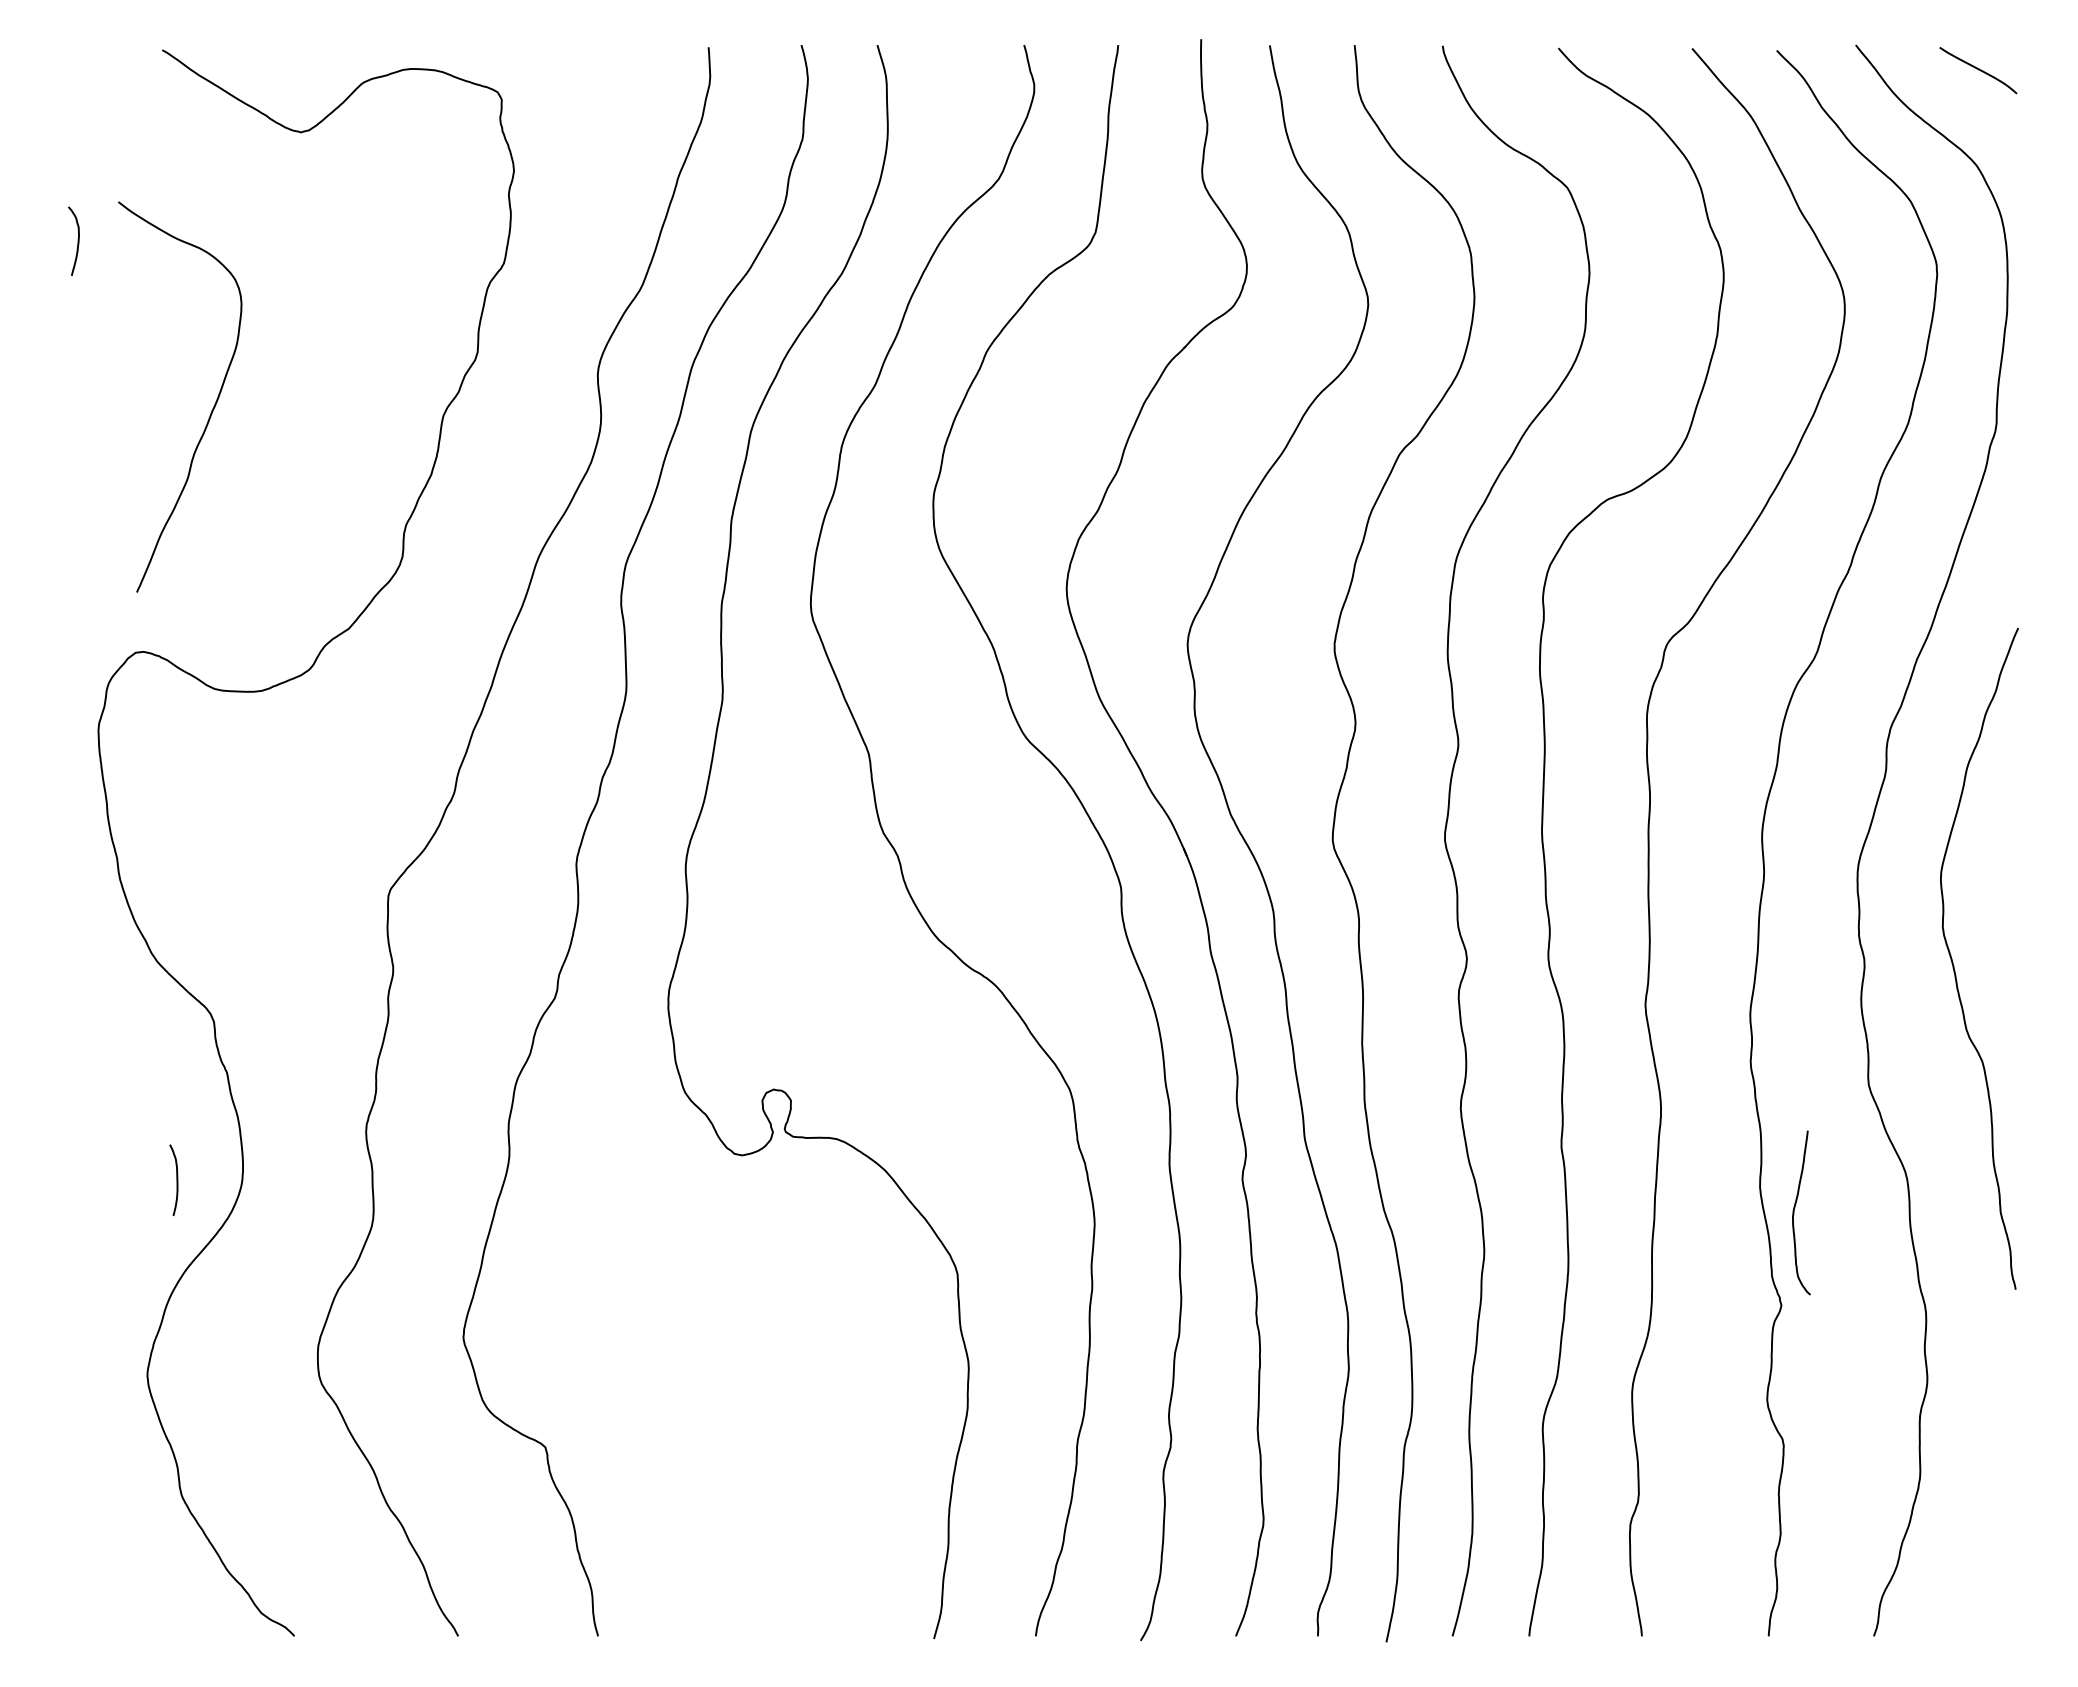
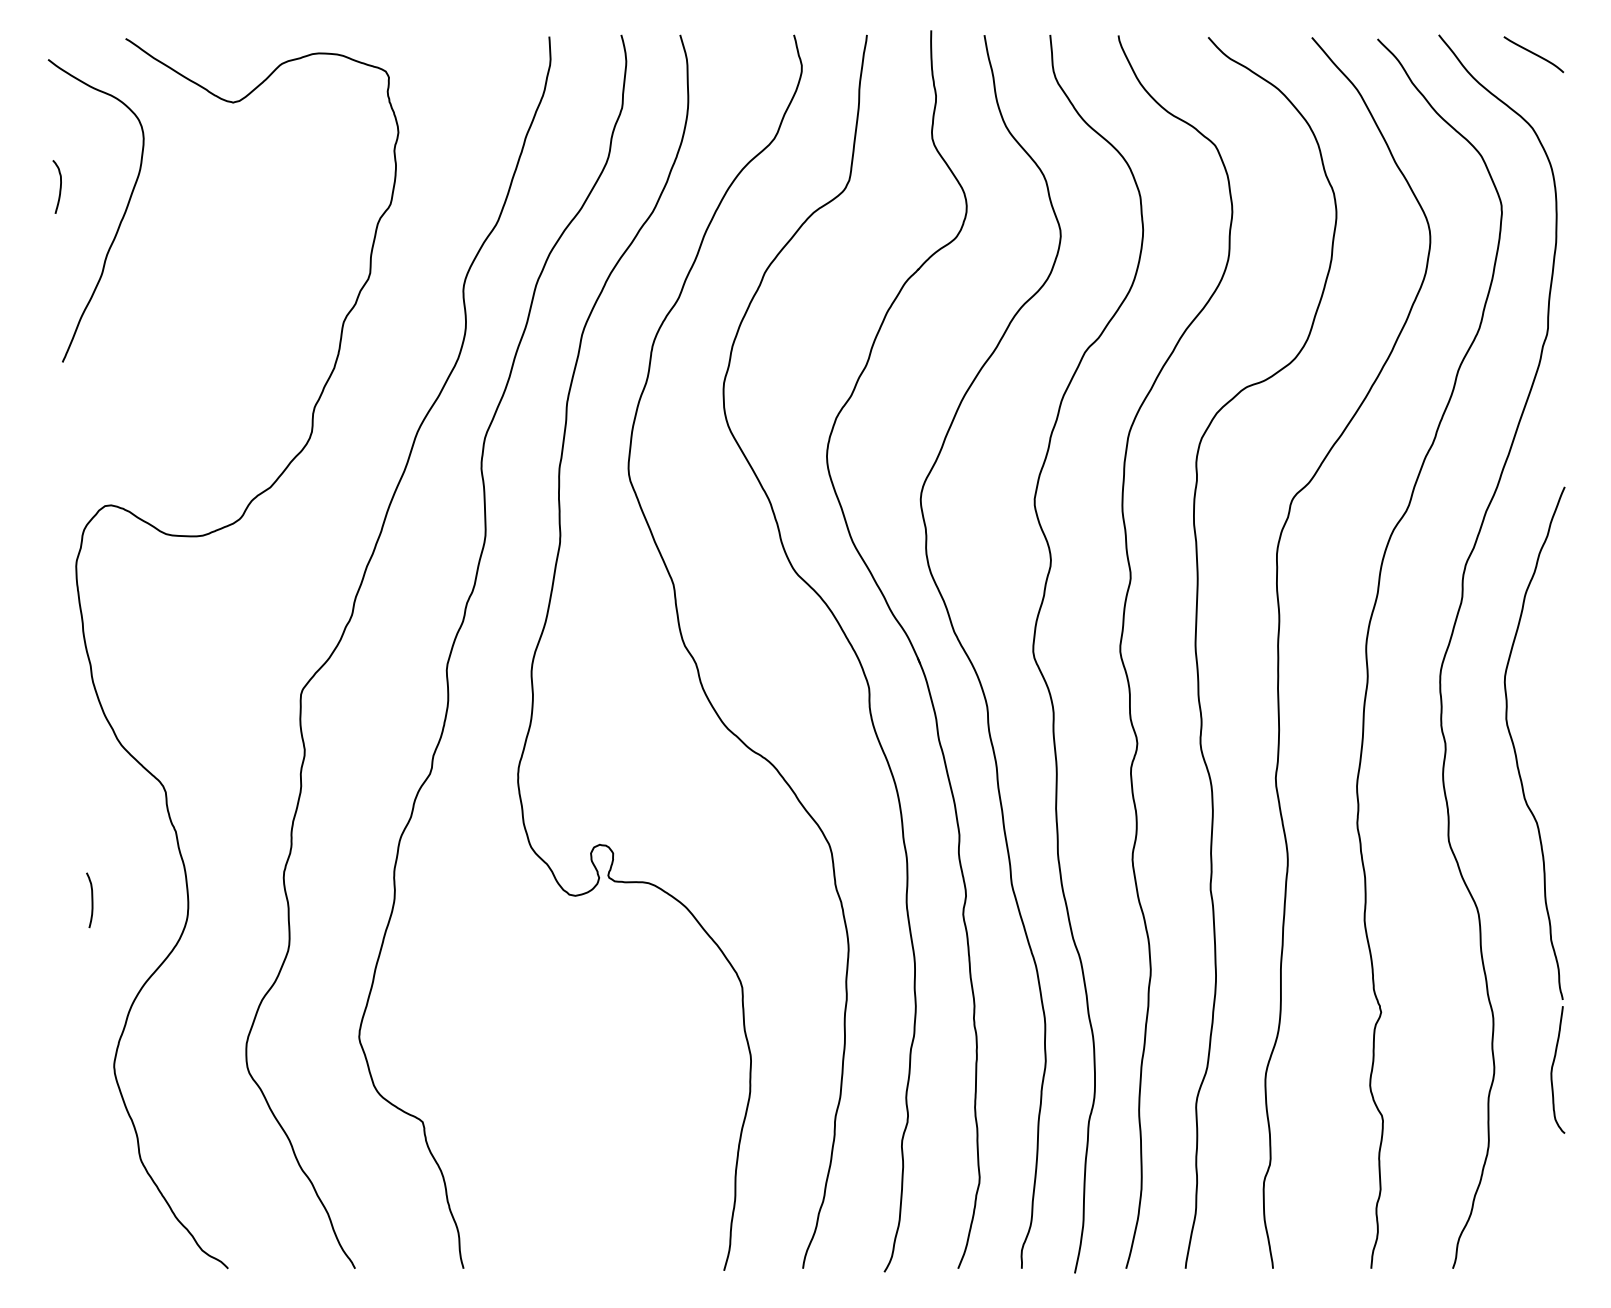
curve: (210, 412) -> (119, 222), moved
curve: (176, 1179) -> (91, 899), moved
curve: (1794, 1212) -> (1552, 1069), moved

